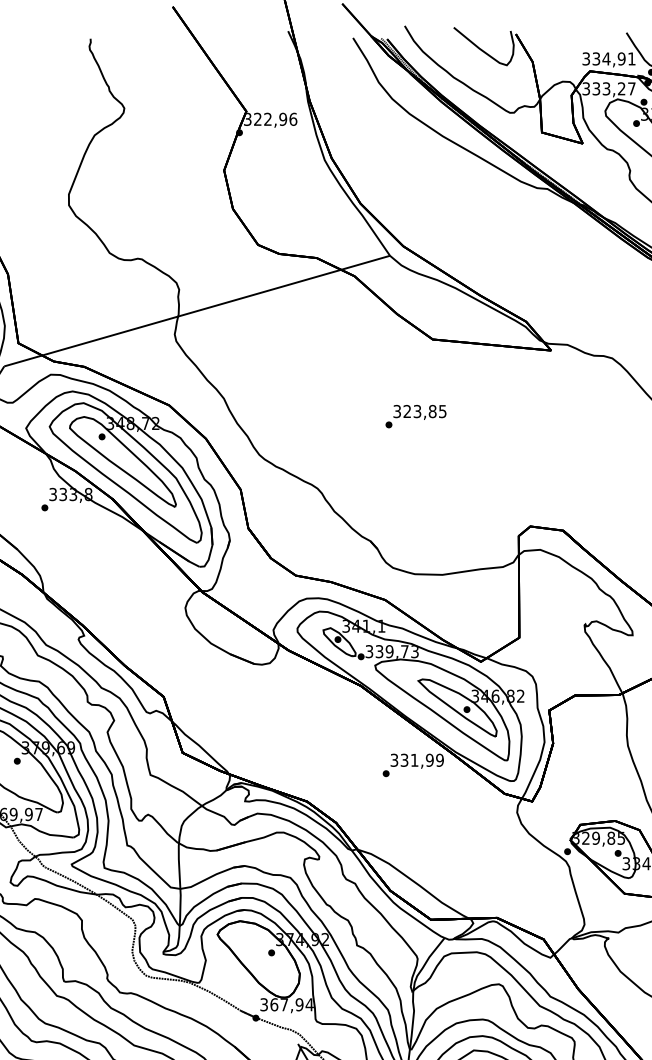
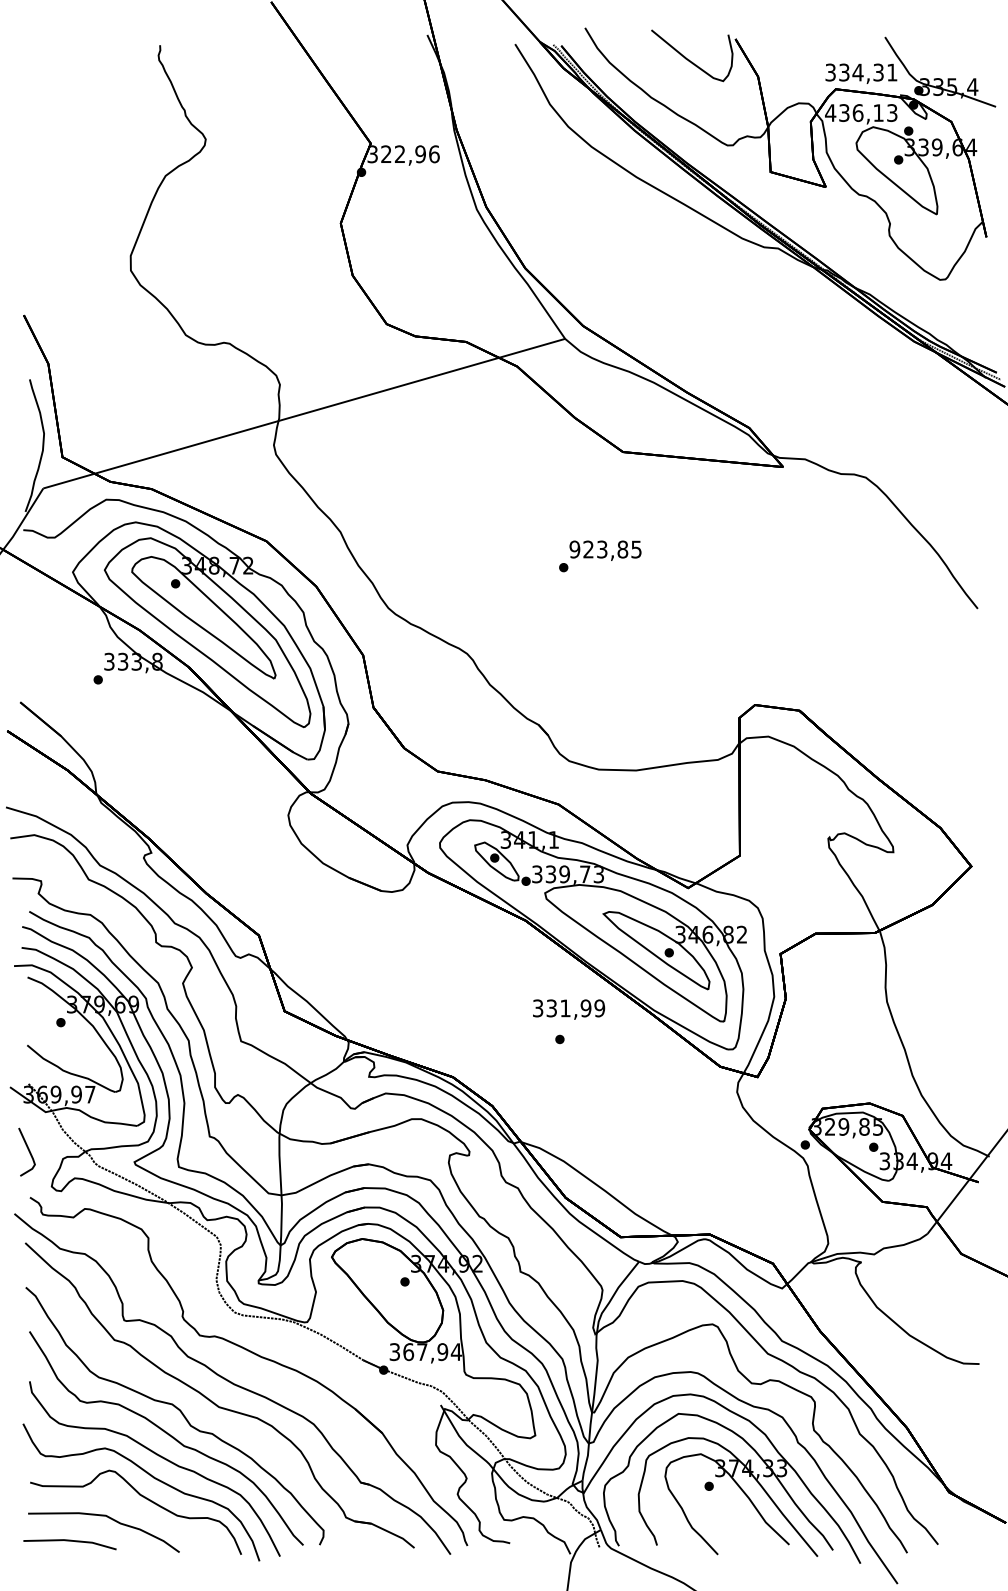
text: (621, 58) -> (878, 72), 334,91 -> 334,31
text: (609, 89) -> (861, 113), 333,27 -> 436,13
text: (396, 411) -> (574, 549), 323,85 -> 923,85
text: (417, 761) -> (569, 1009), moved

